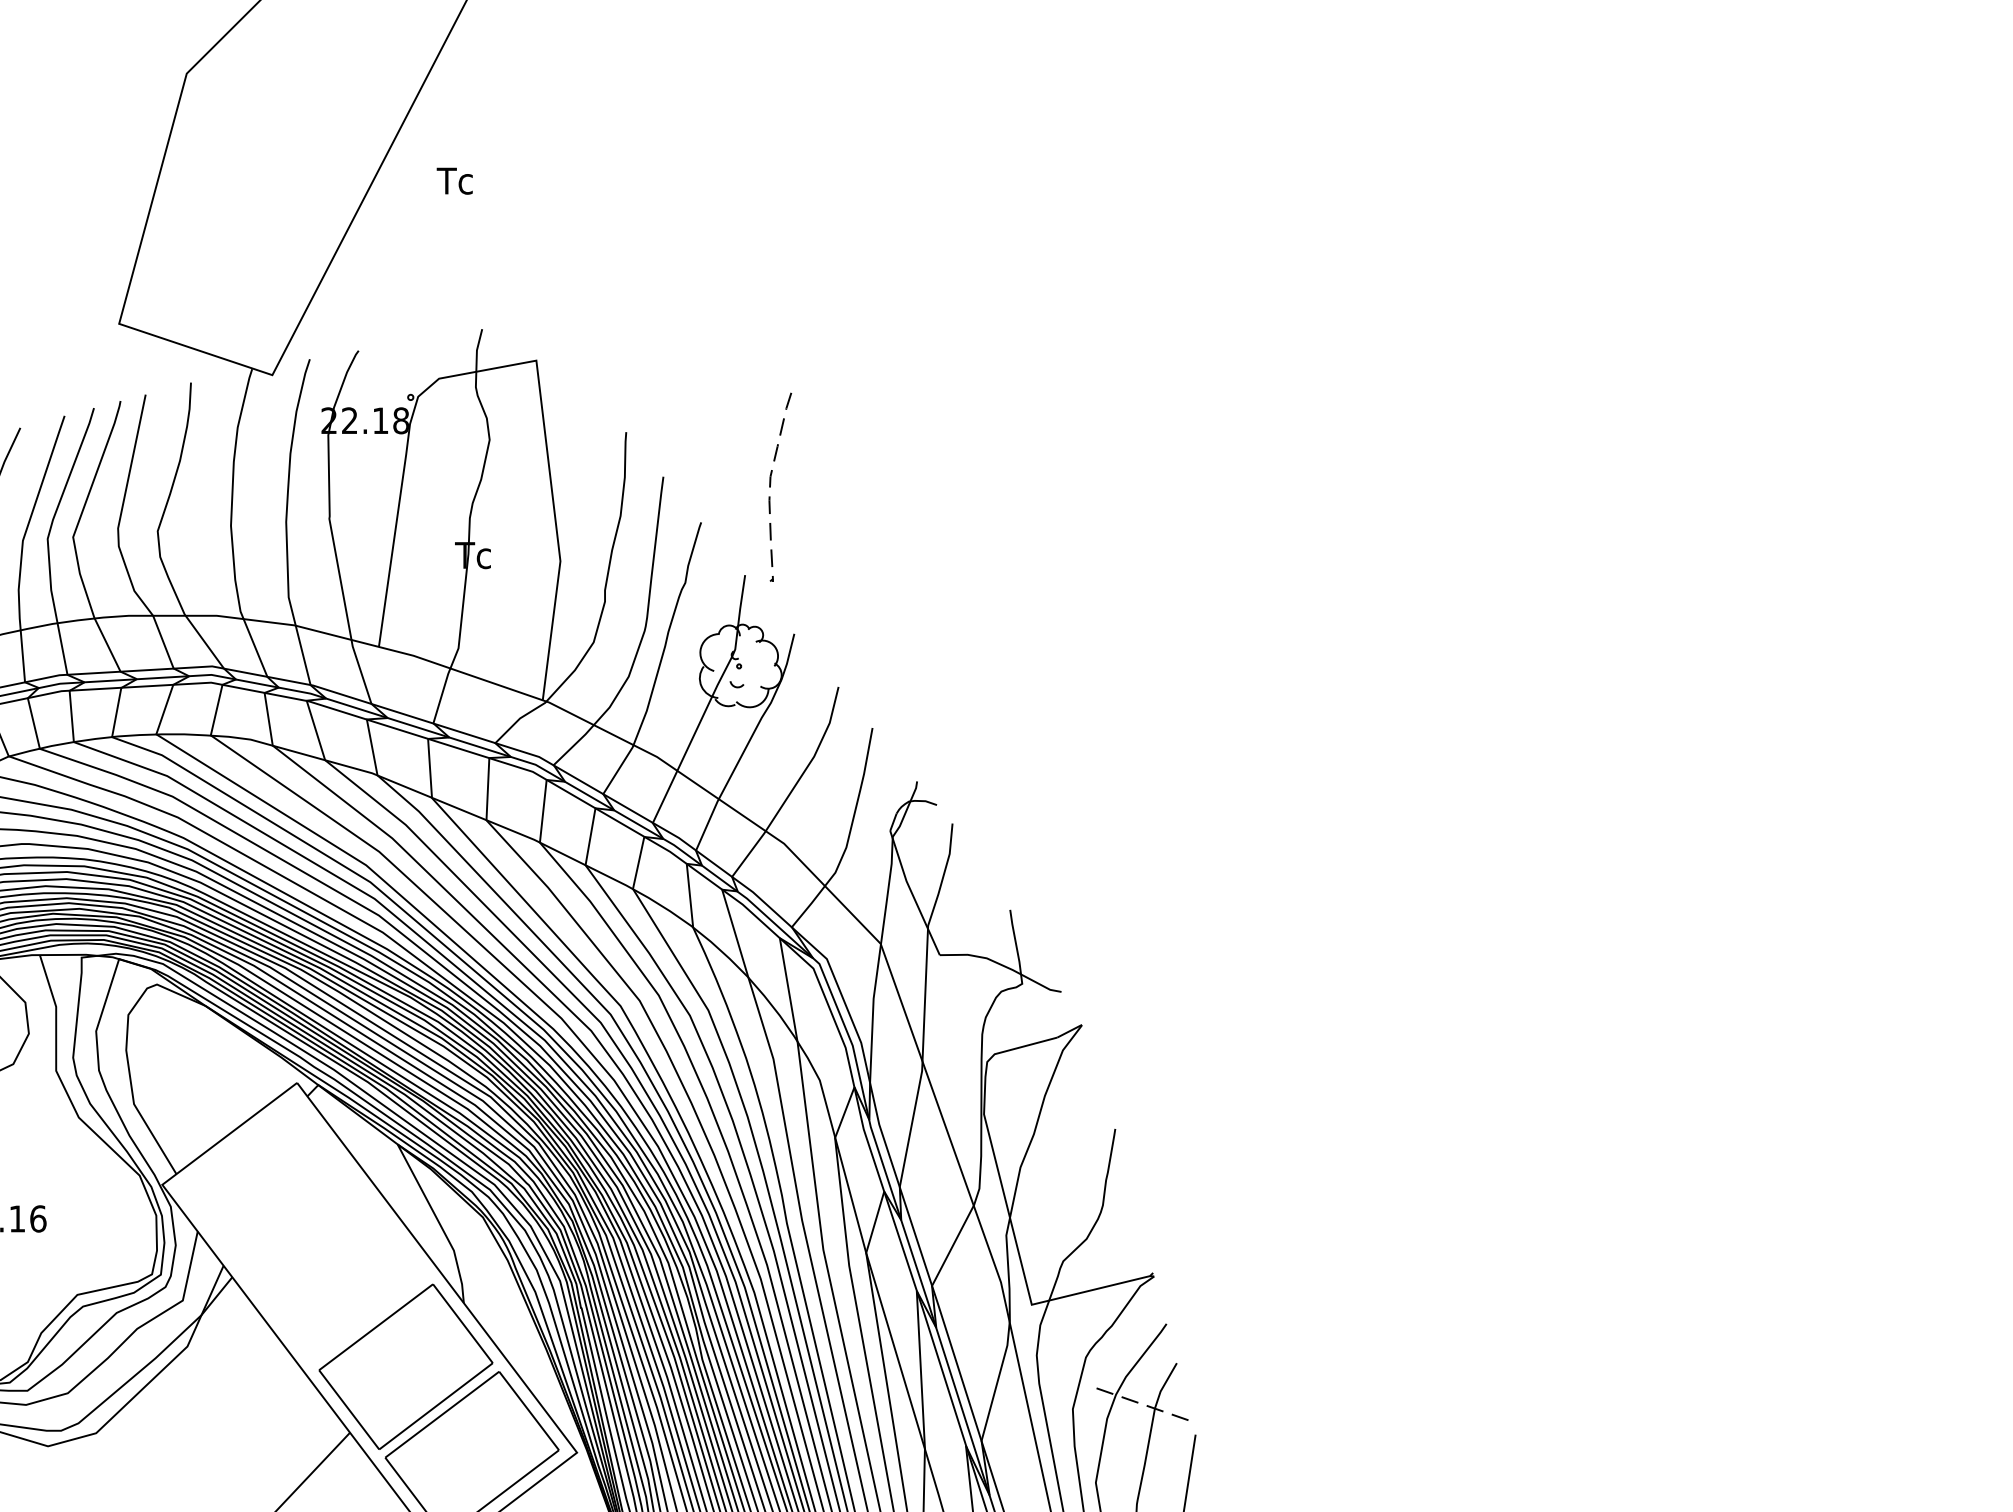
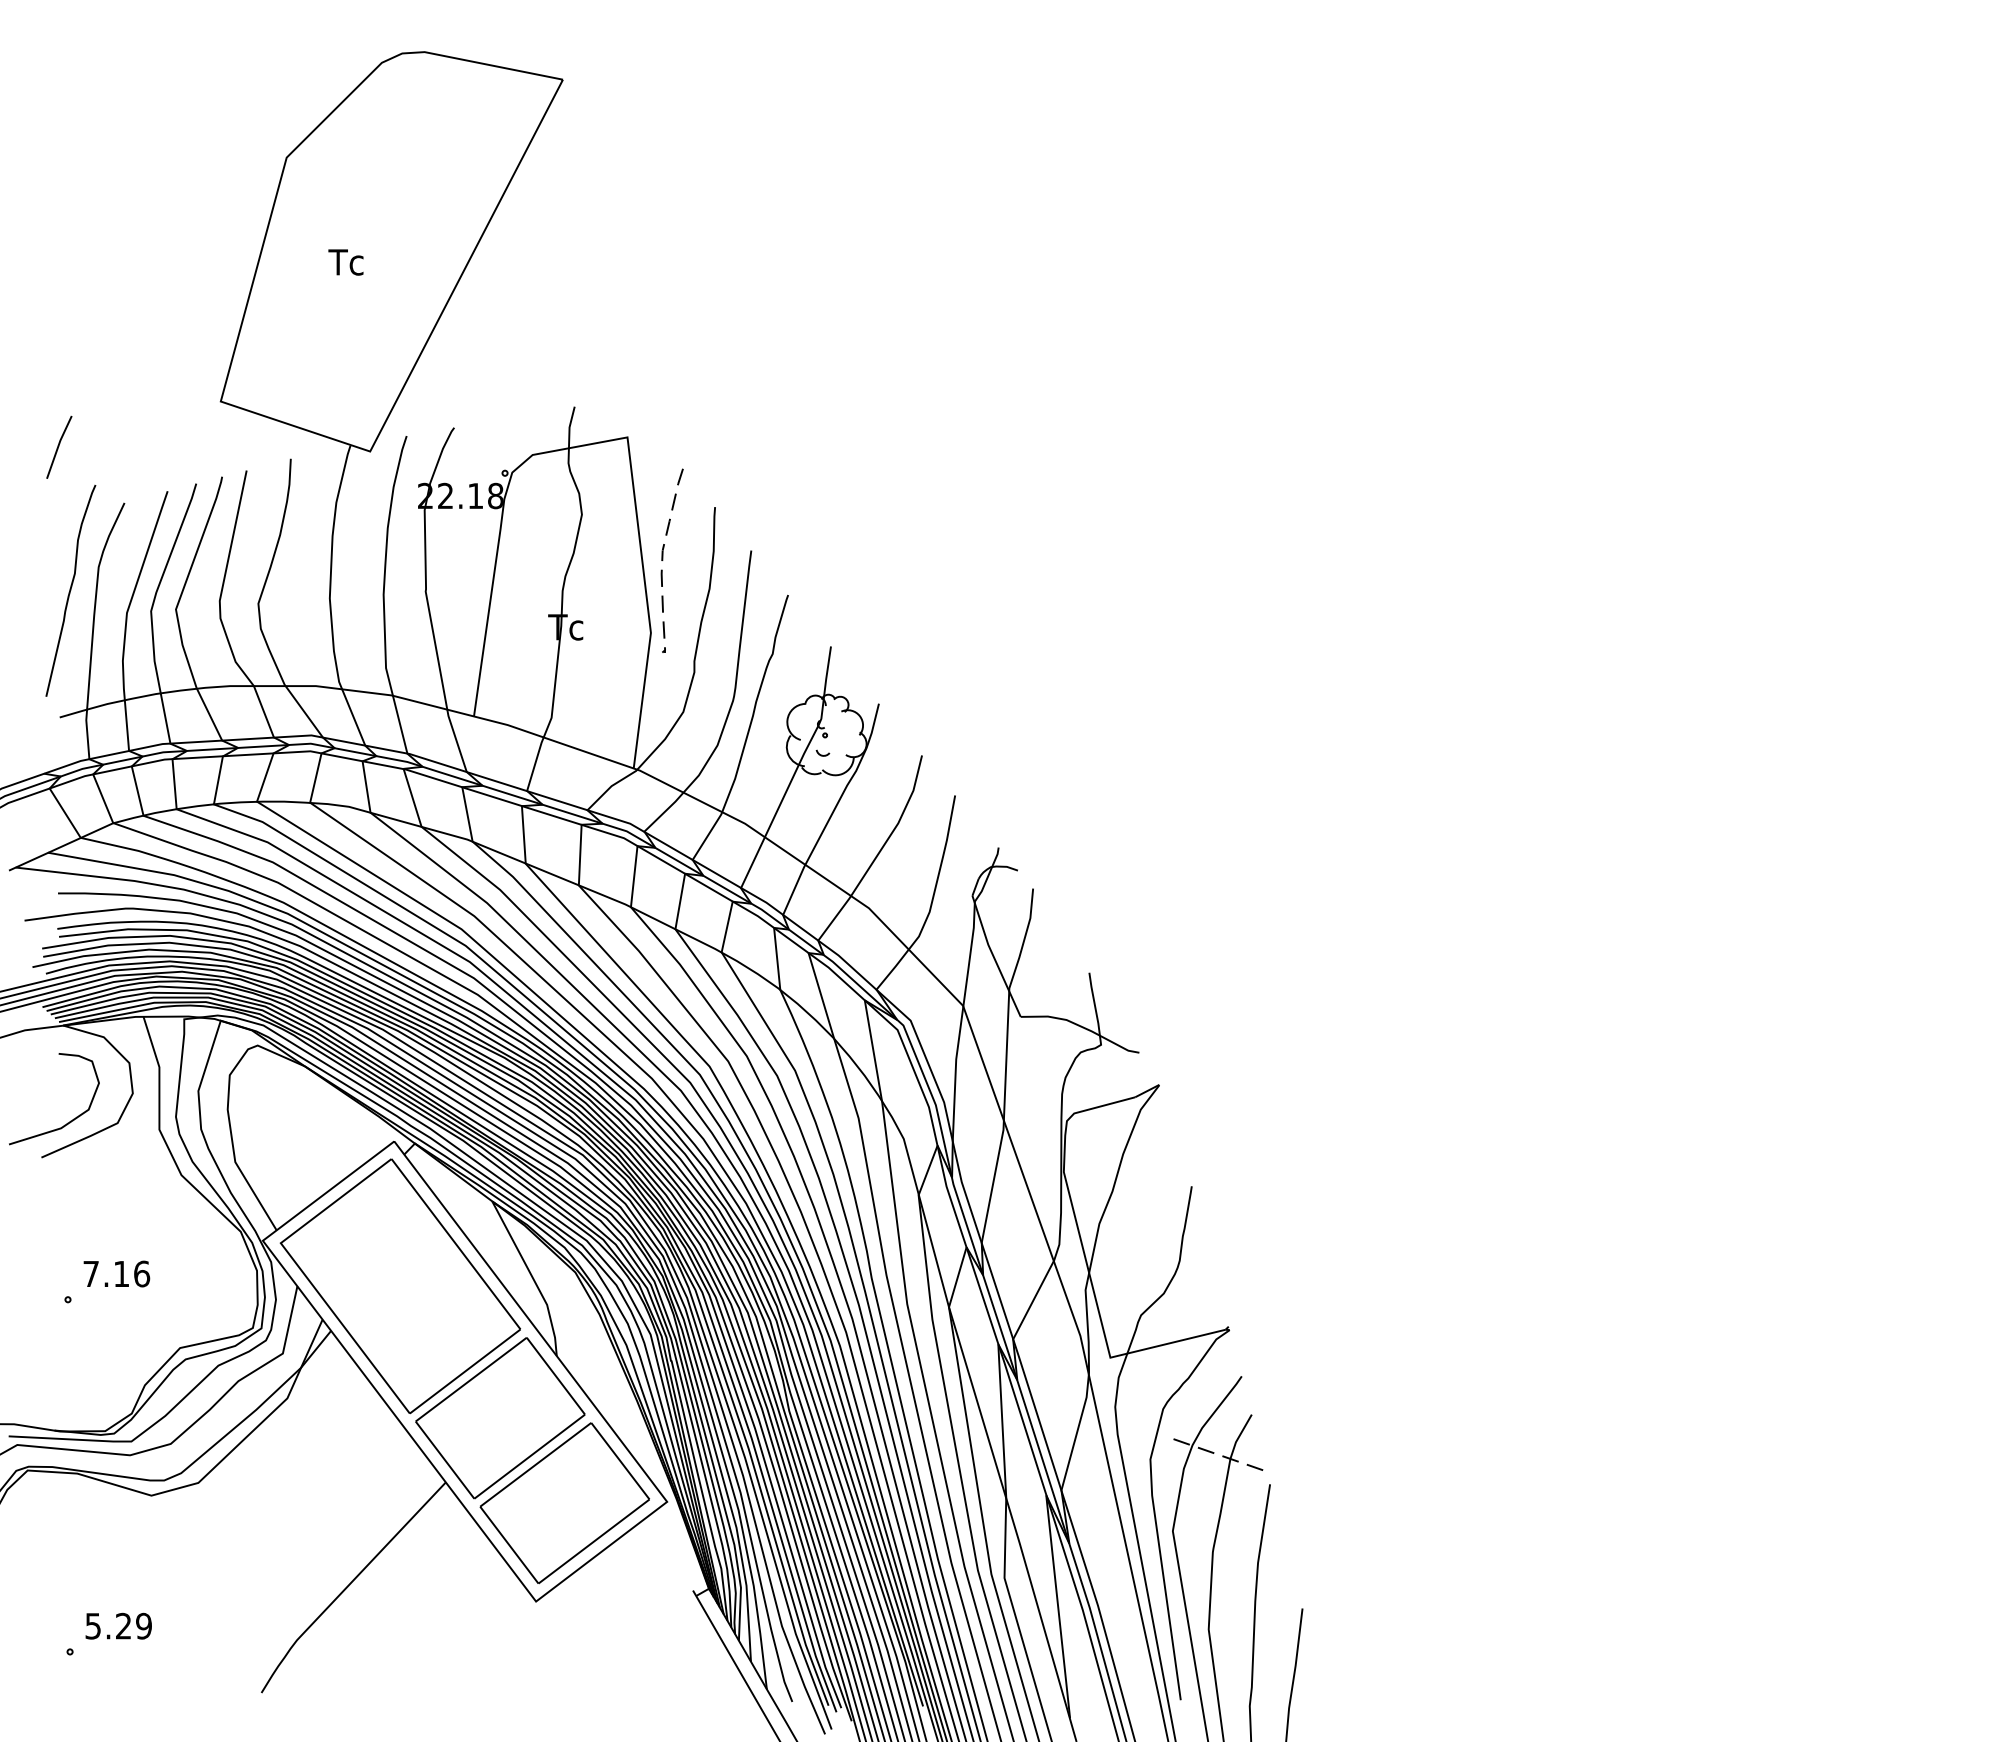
text: (454, 181) -> (345, 262), moved
part: (771, 486) -> (663, 560), moved
part: (302, 1231) -> (399, 1286), added

